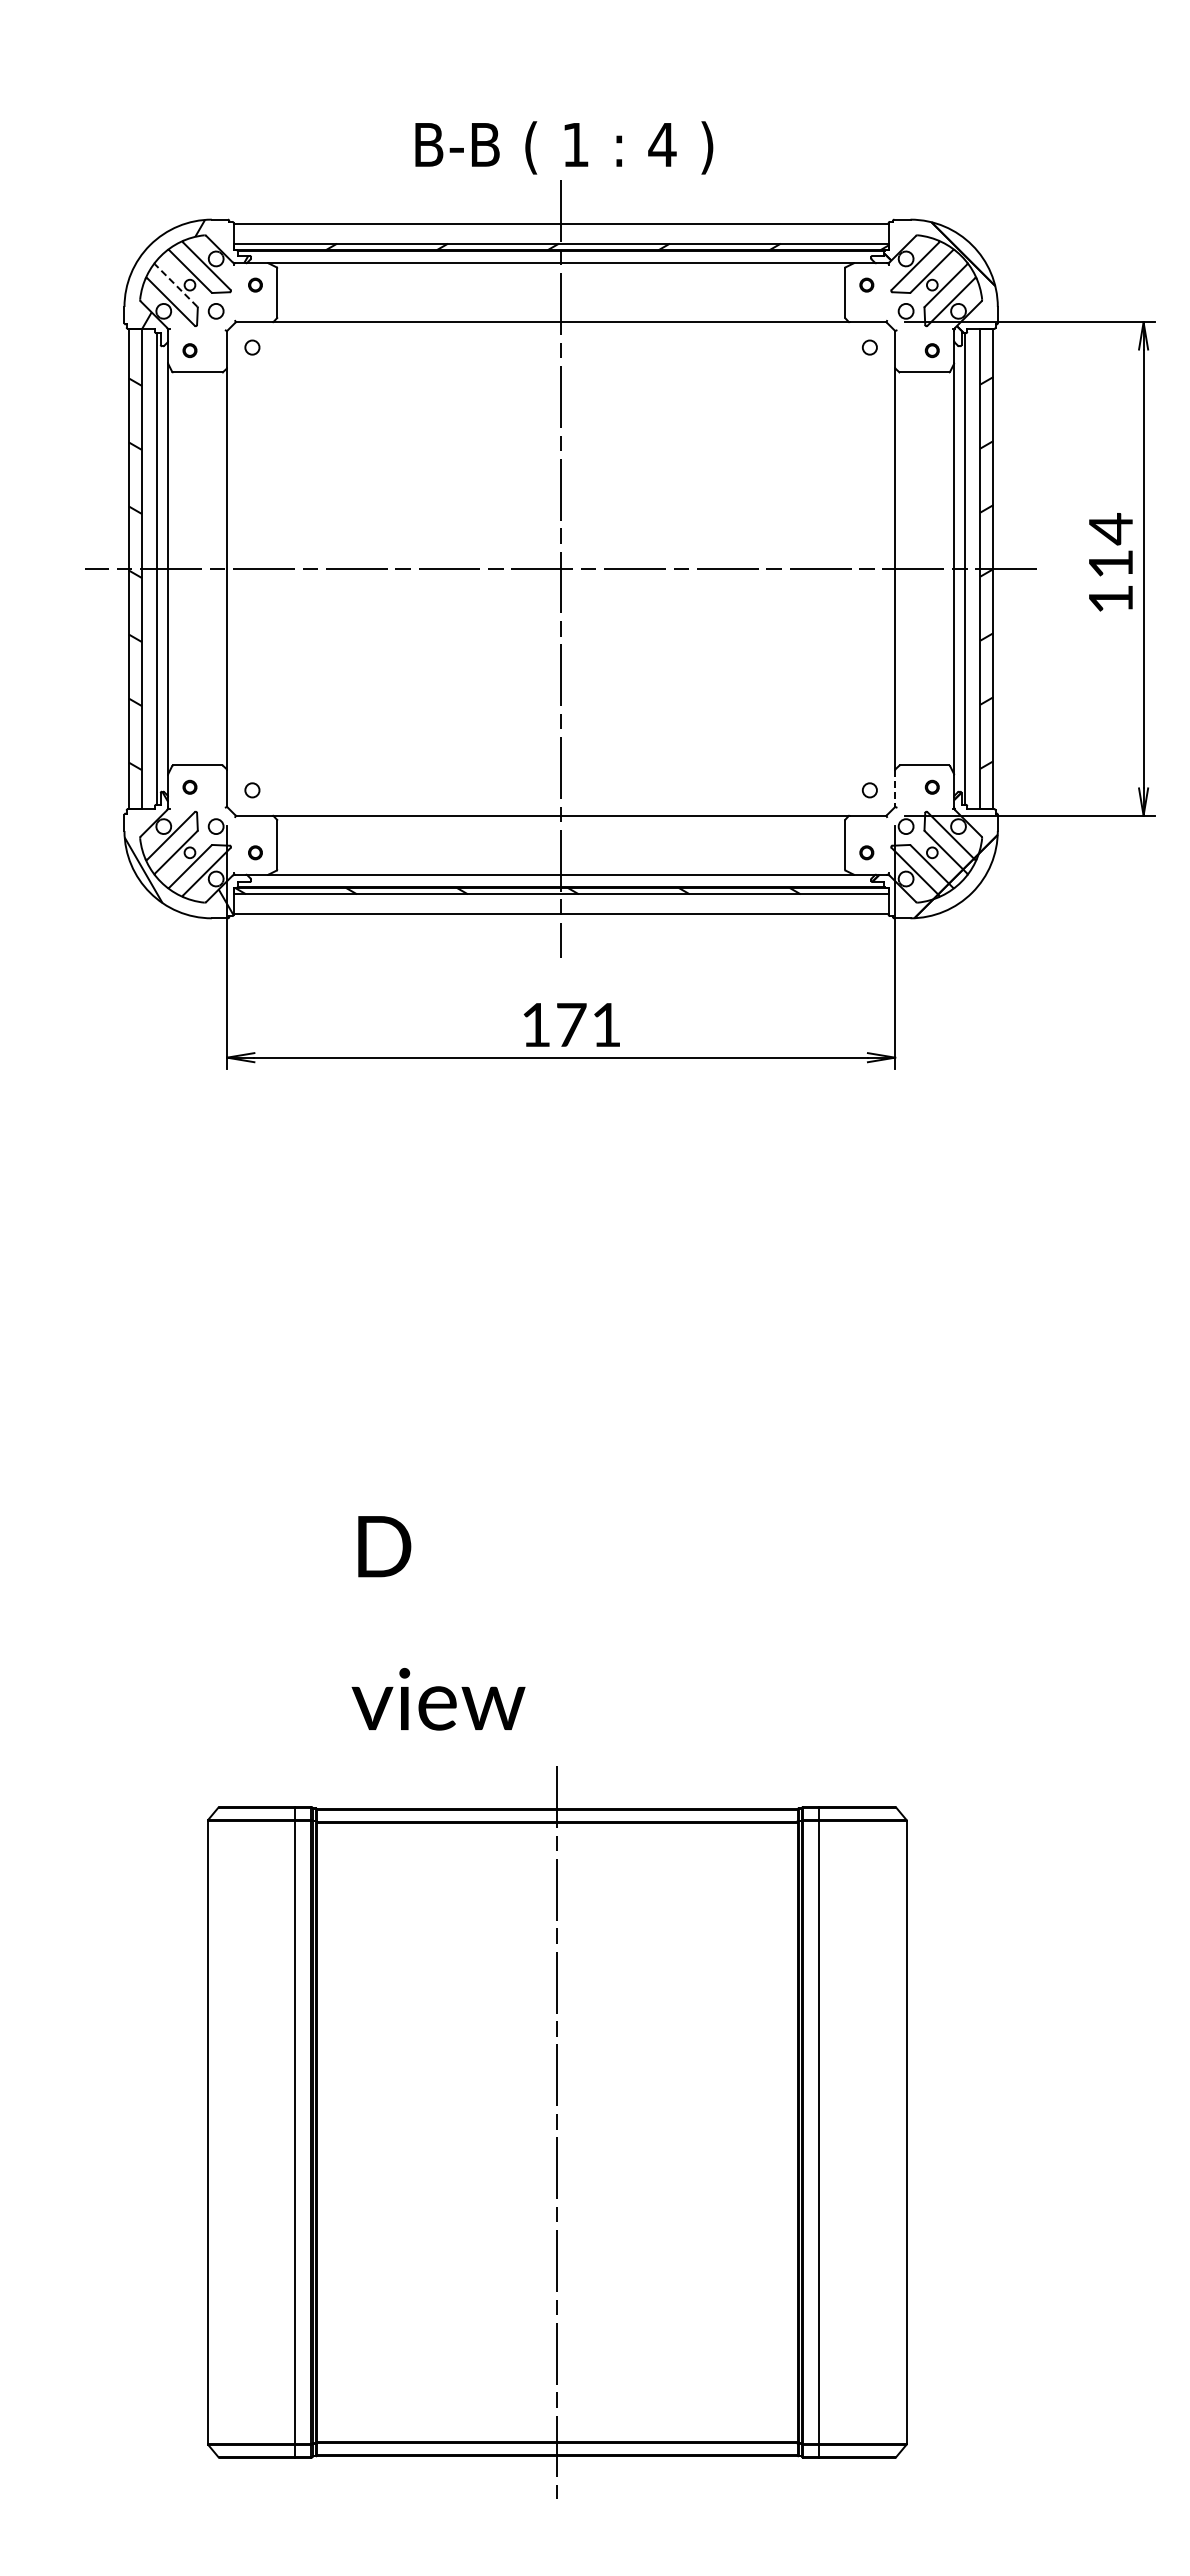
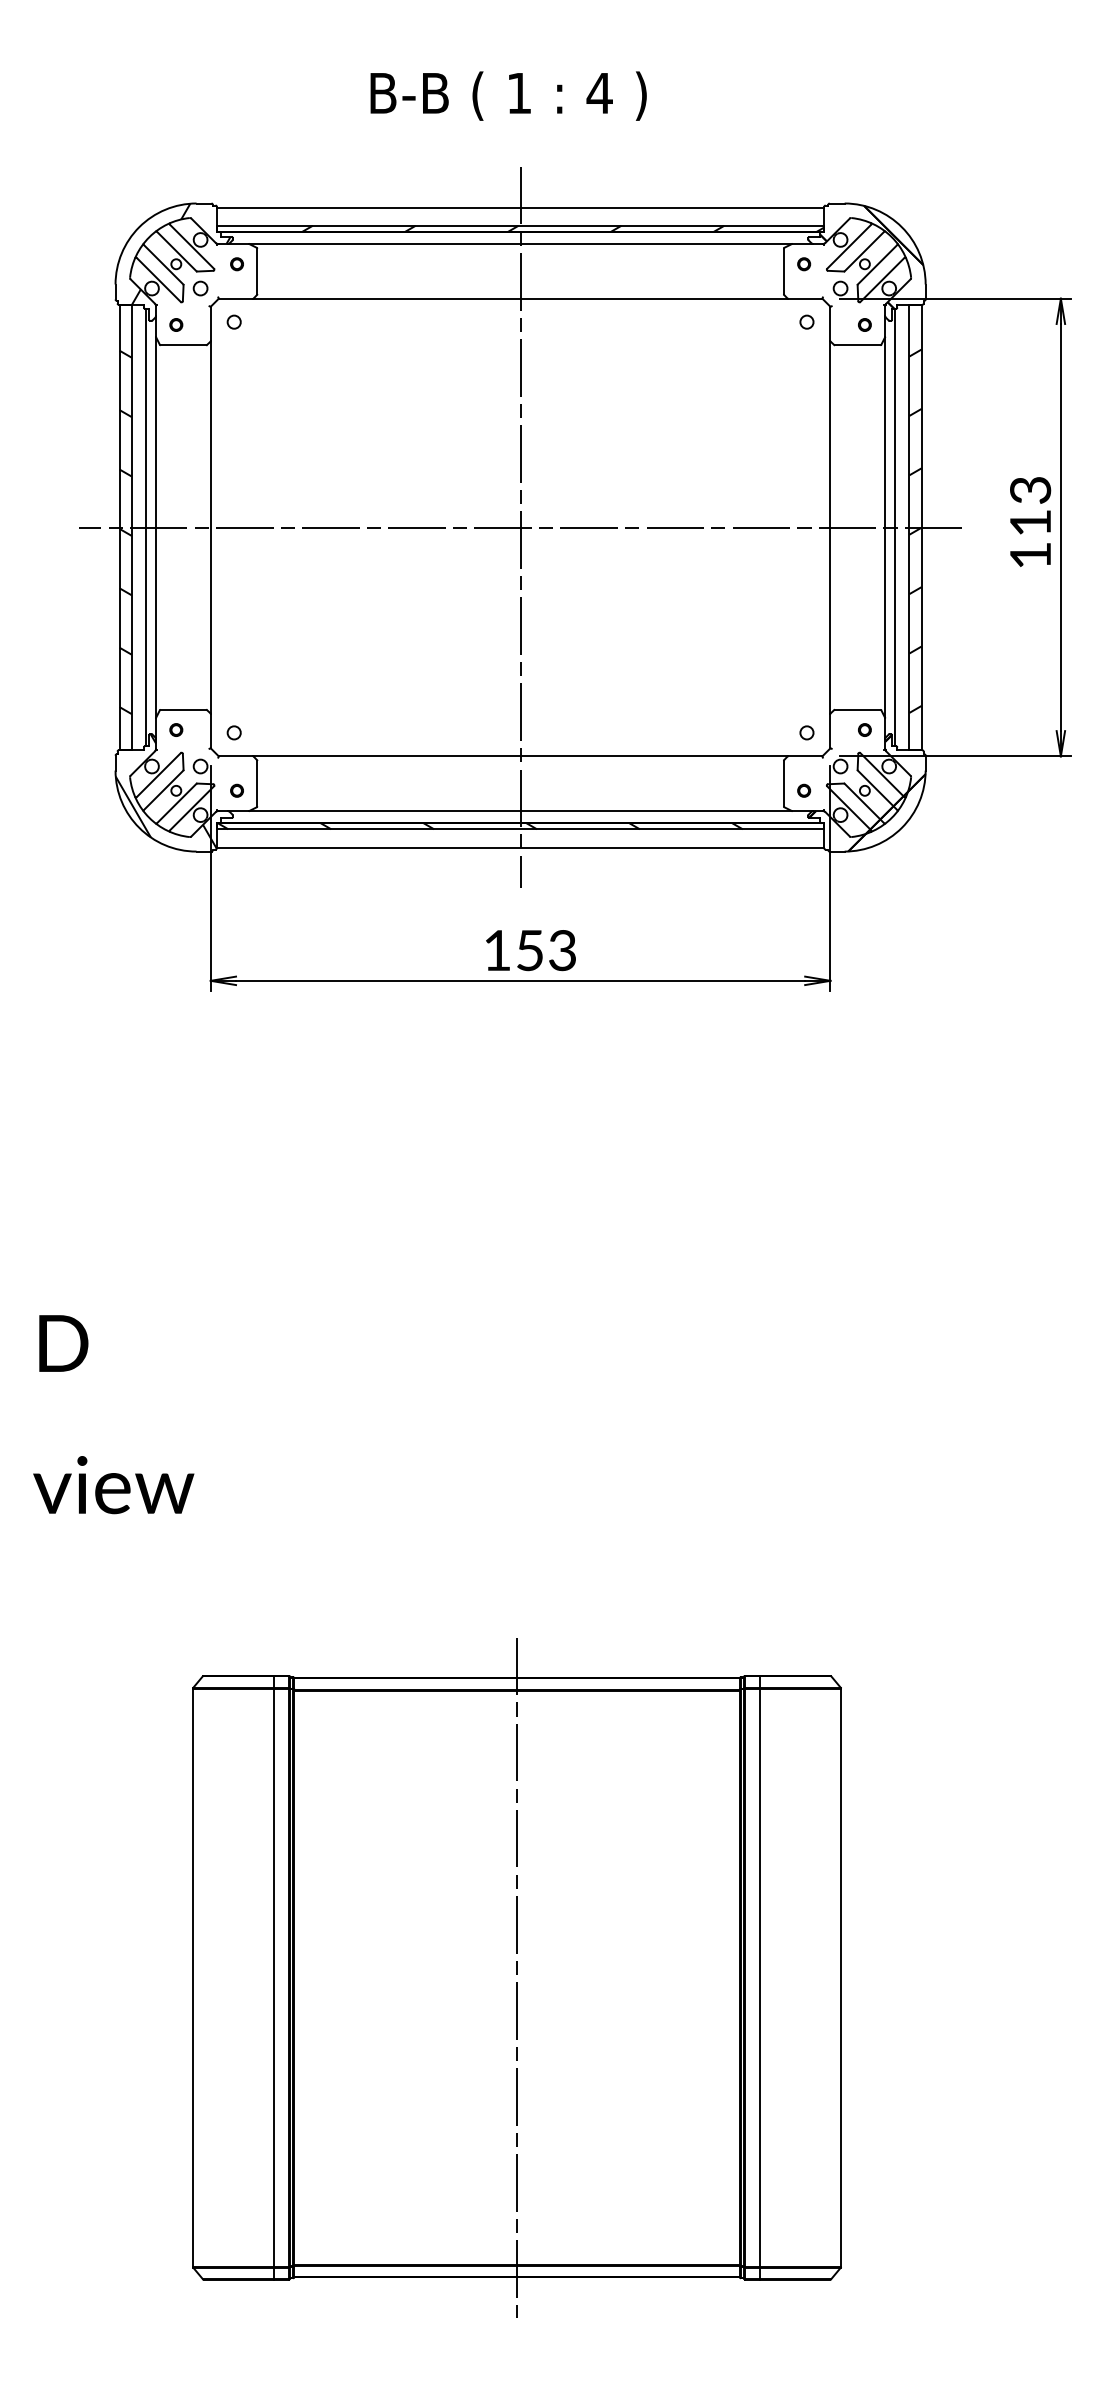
text: (564, 147) -> (508, 95), moved
line: (176, 285) -> (163, 264), dashed -> solid
text: (1110, 529) -> (1030, 490), 114 -> 113
line: (895, 789) -> (830, 732), dashed -> solid
text: (588, 1024) -> (545, 950), 171 -> 153
text: (438, 1623) -> (113, 1414), moved

